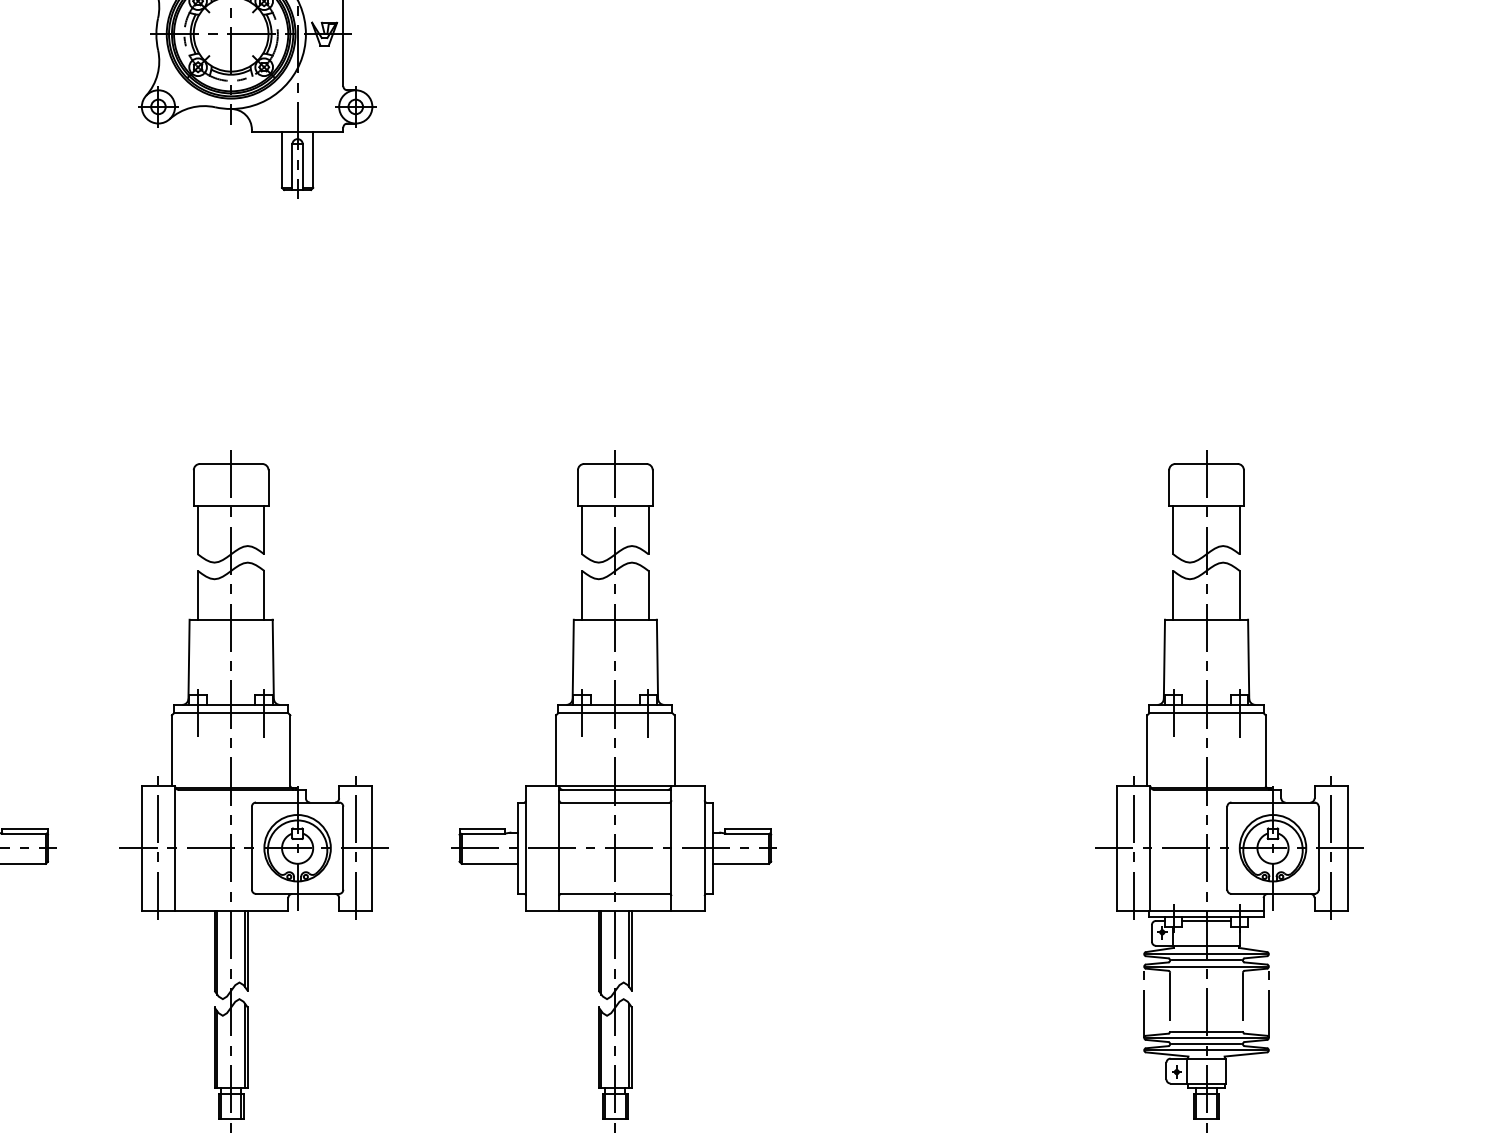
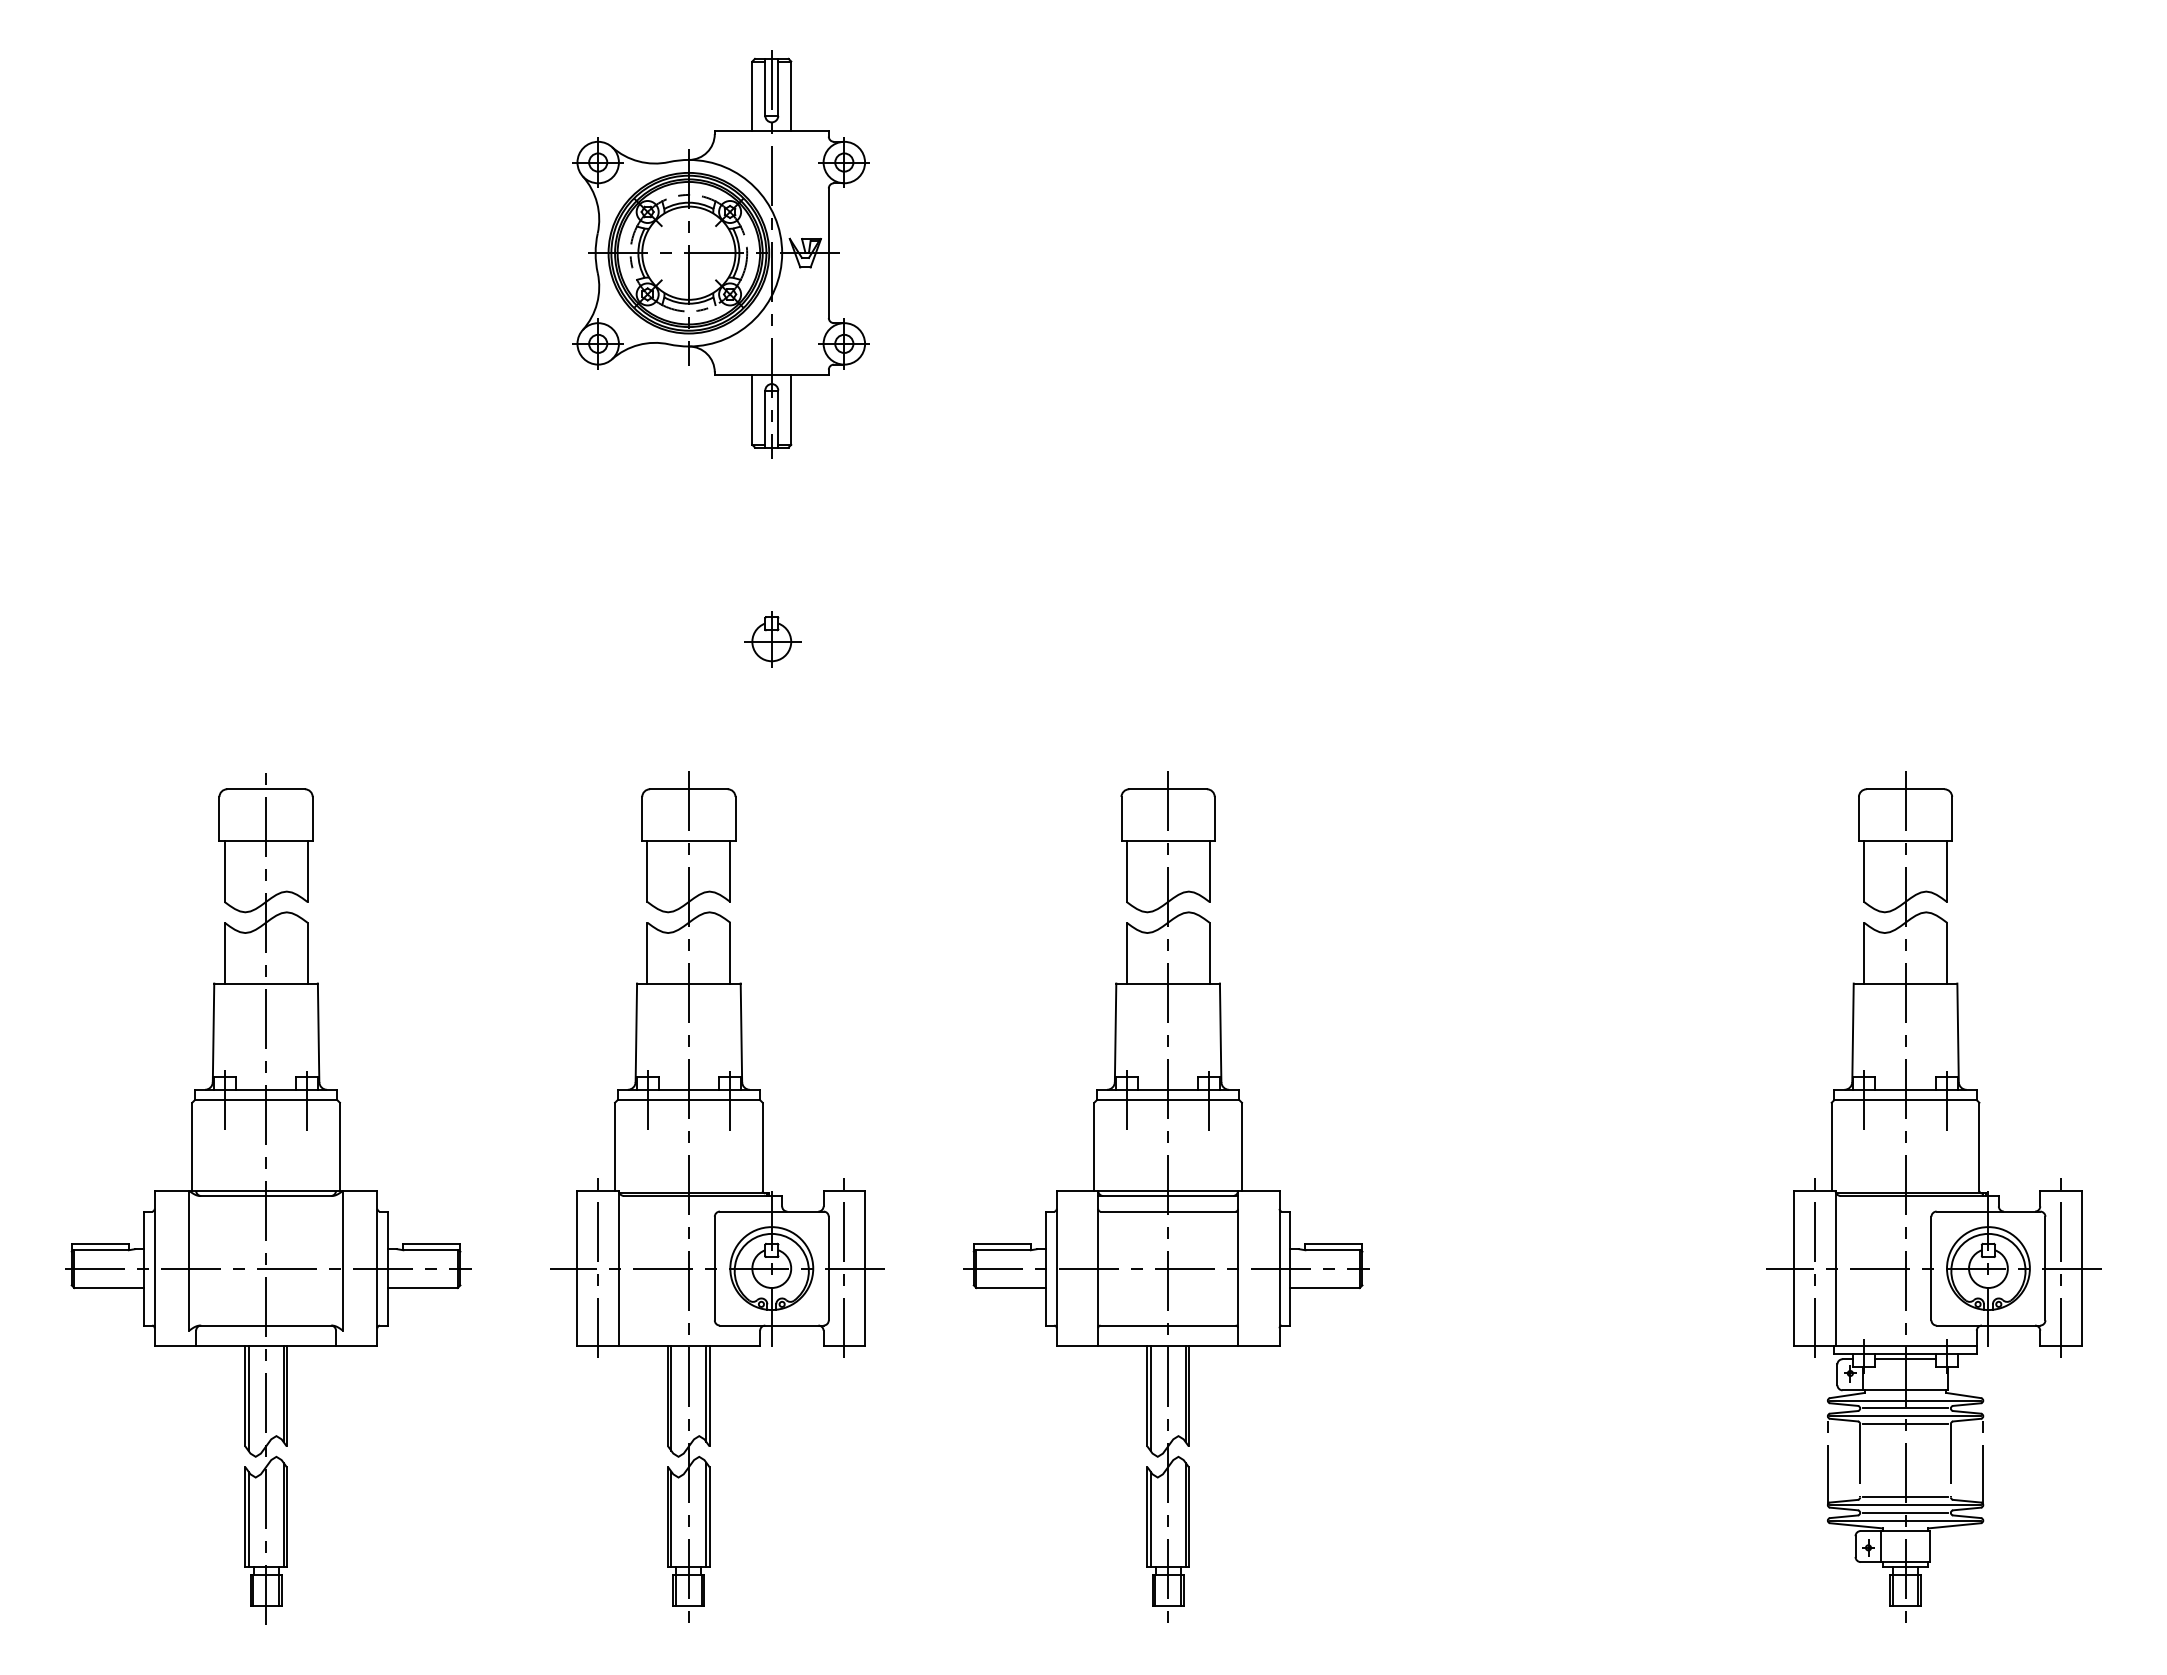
part: (298, 343) -> (772, 639), added
line: (1206, 973) -> (1905, 1424), added

